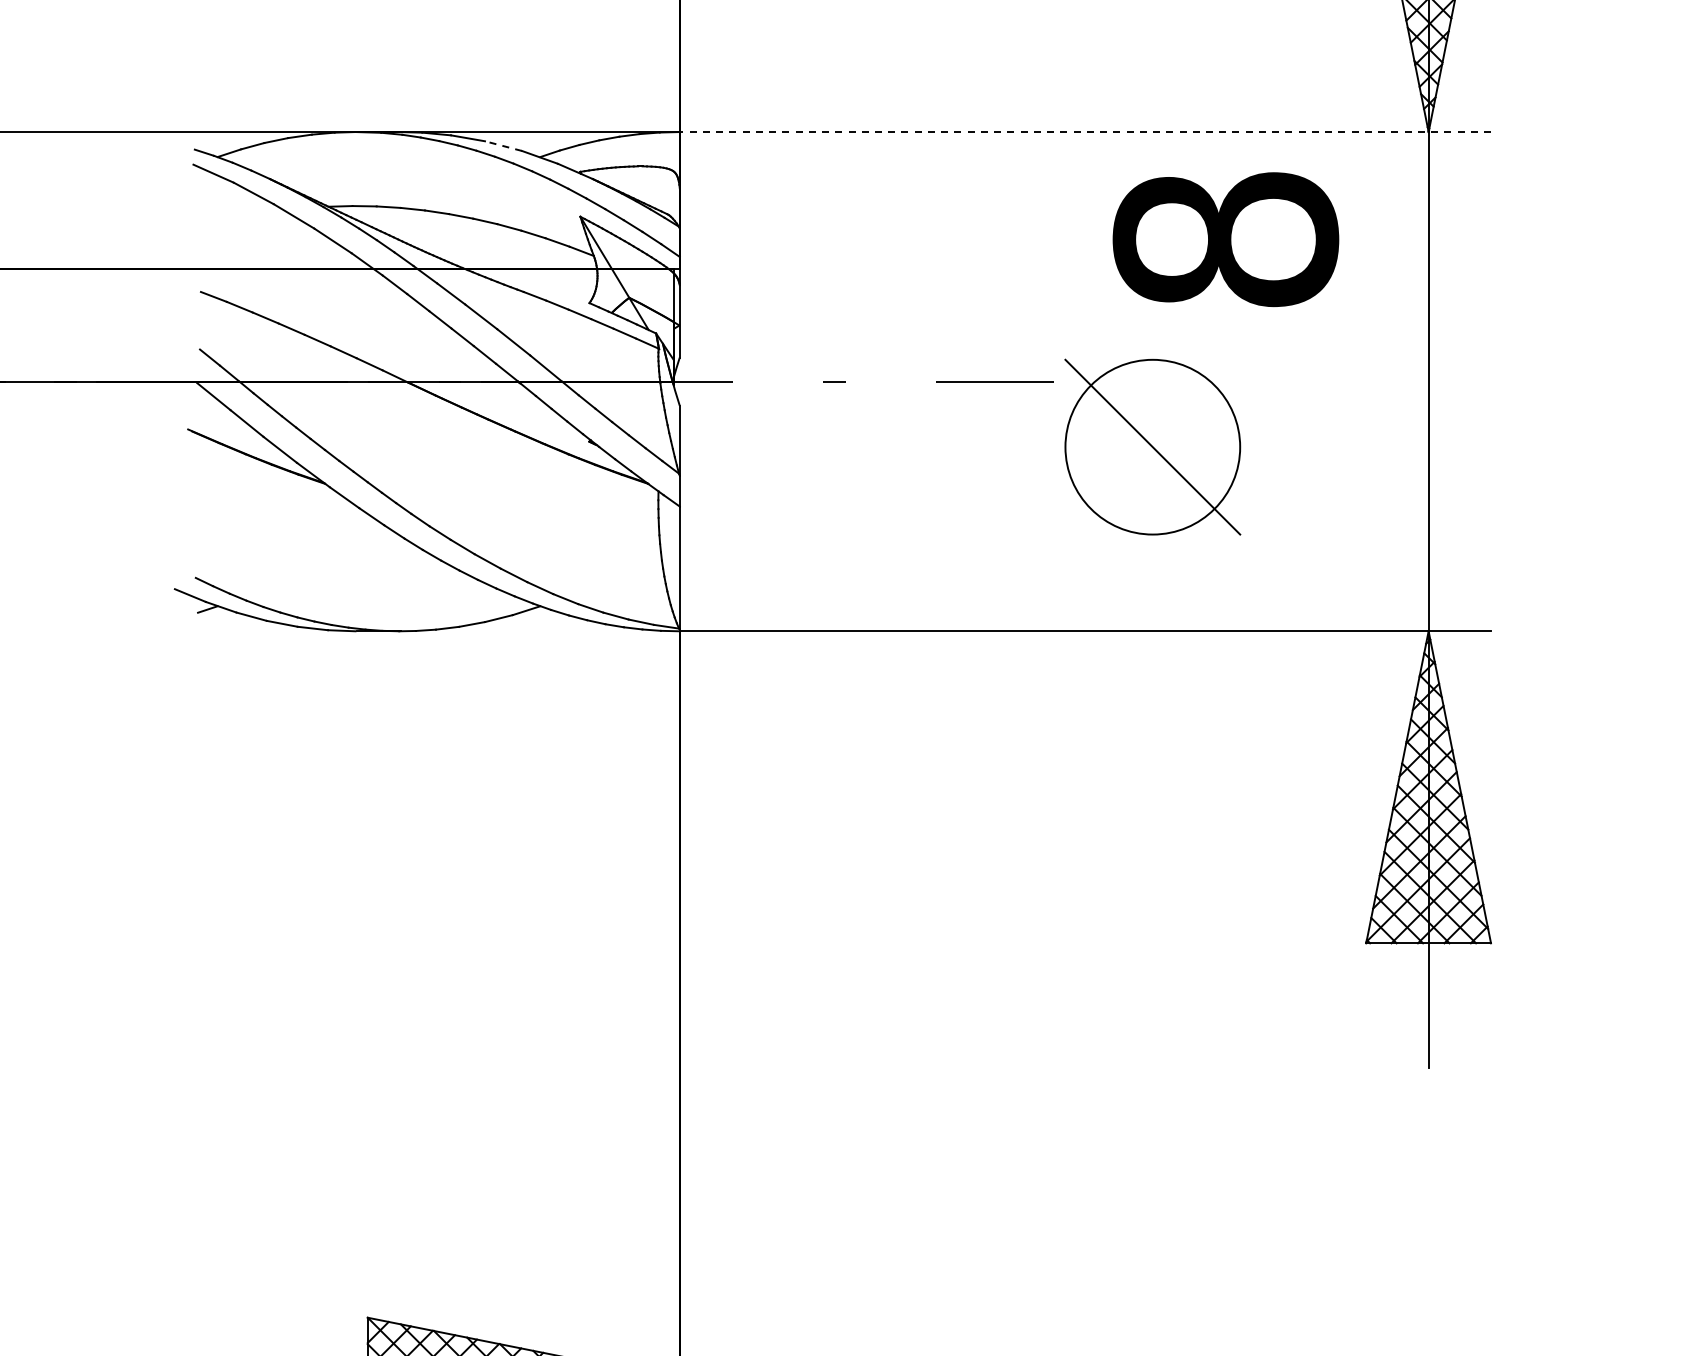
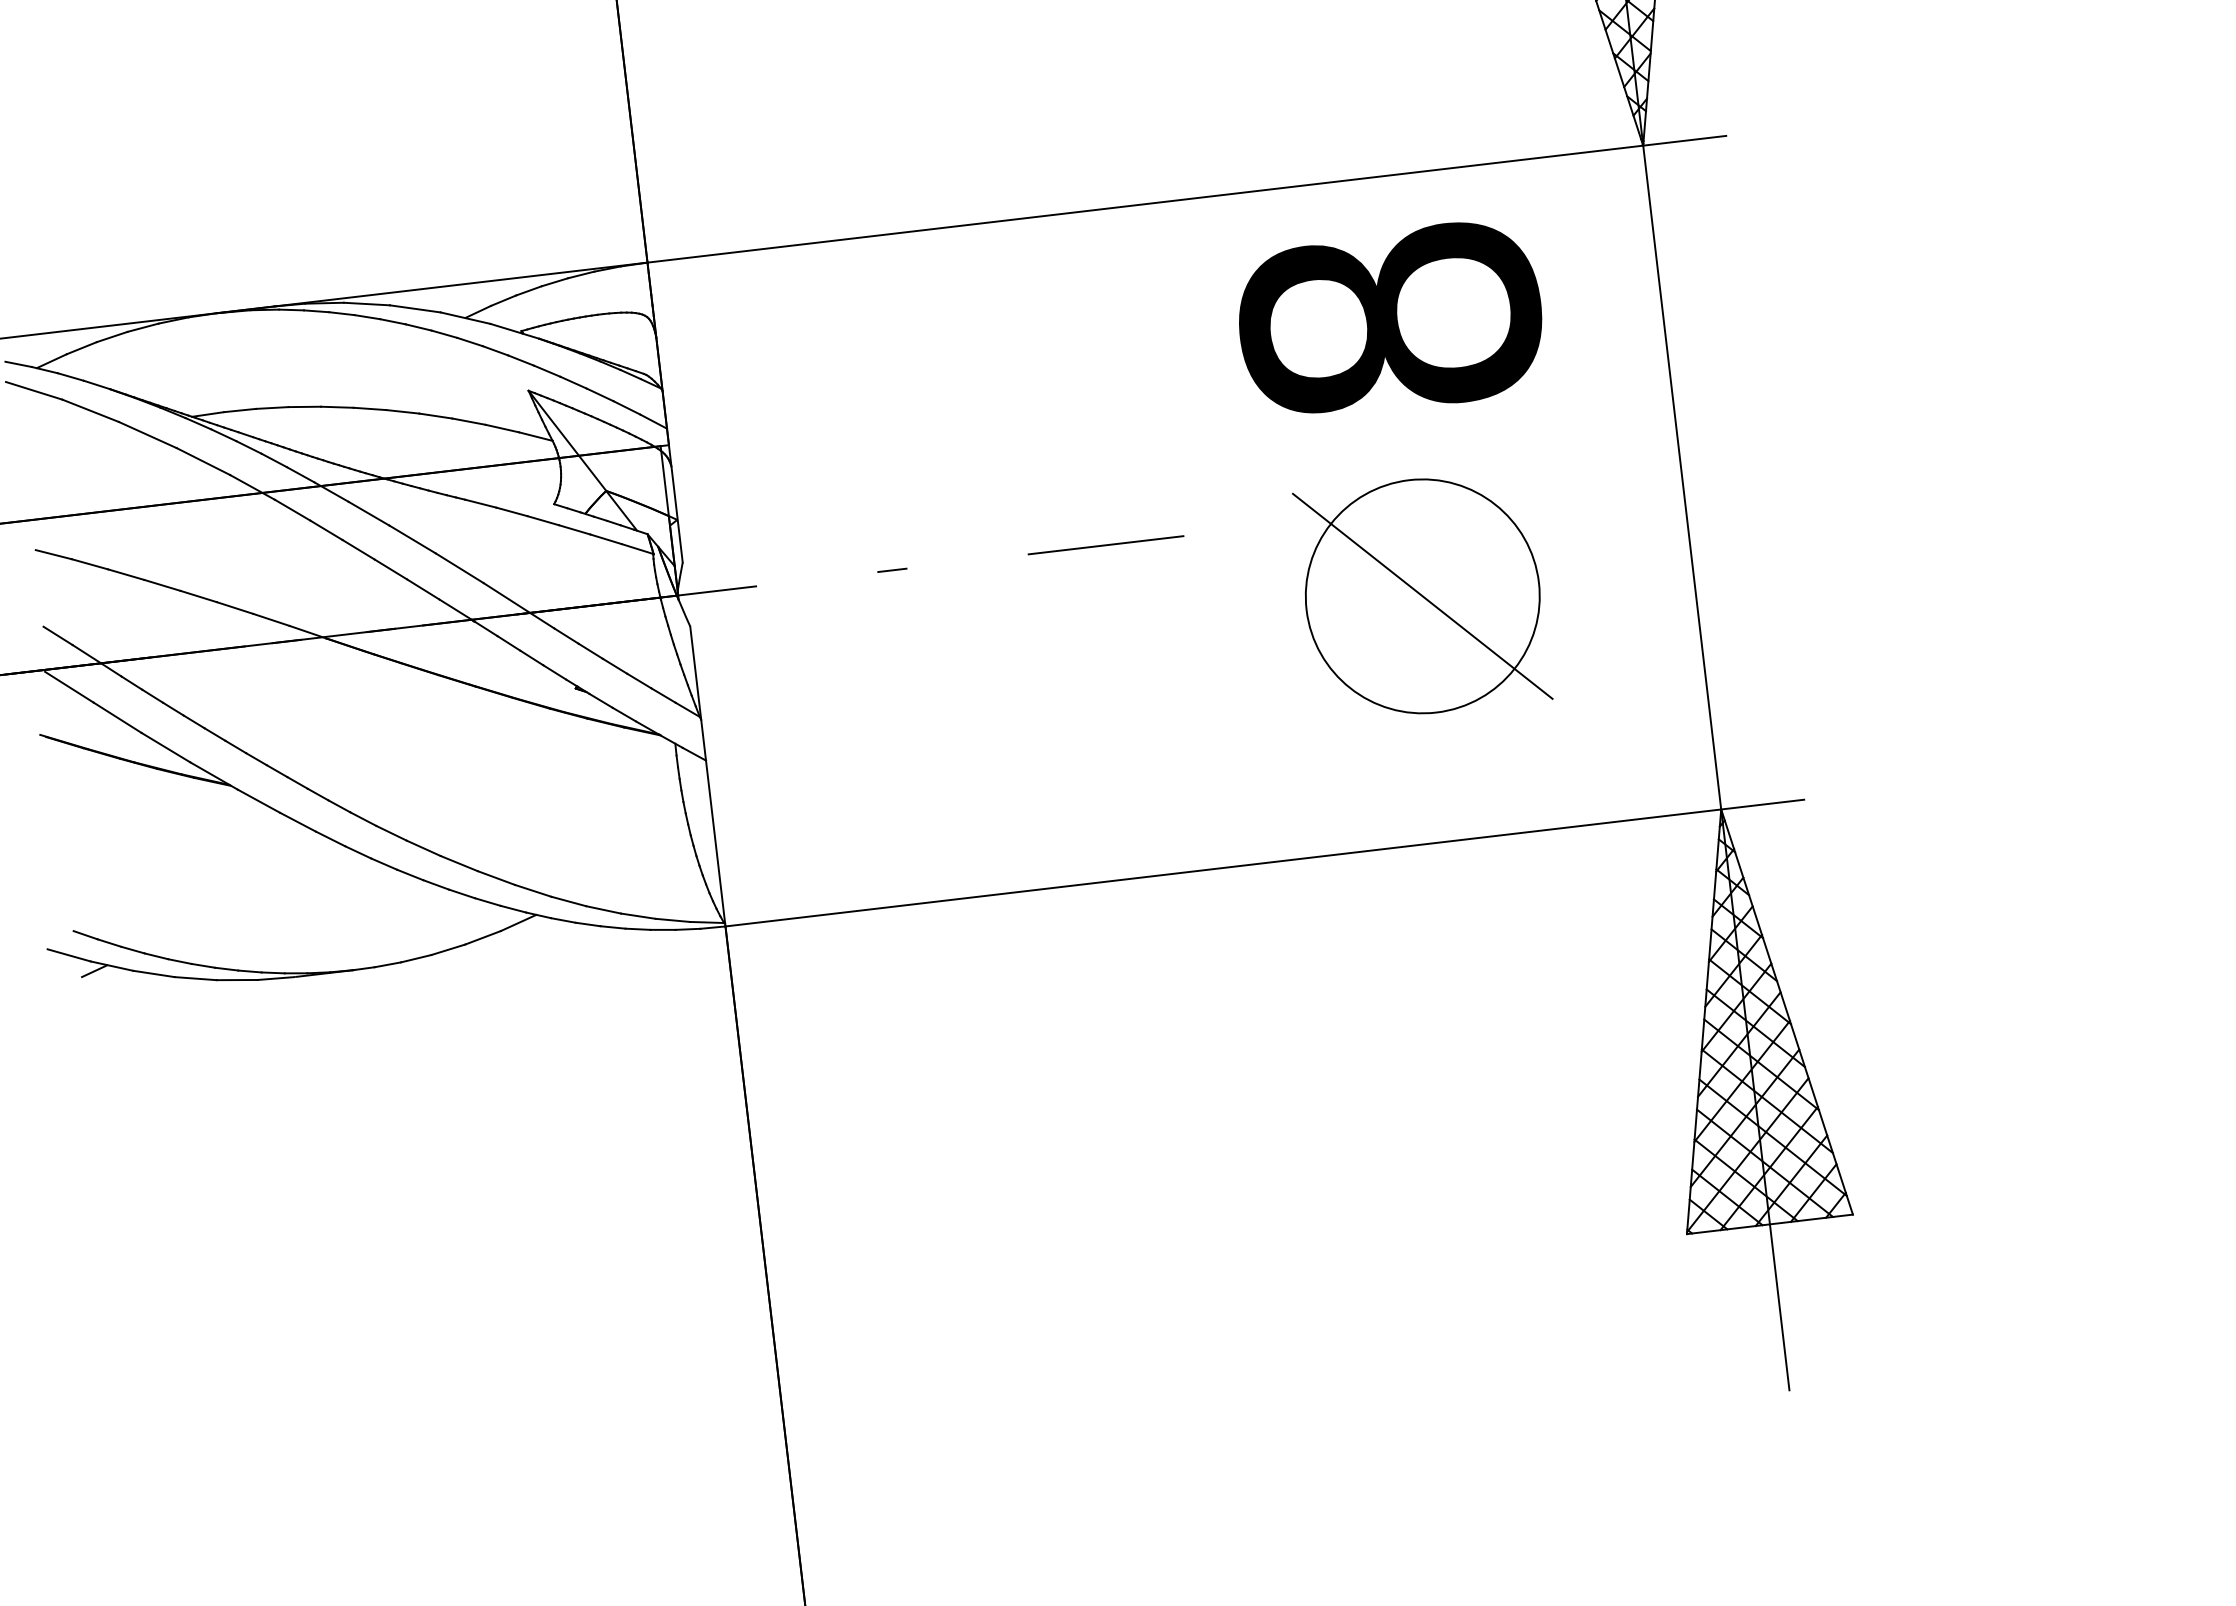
line: (1085, 132) -> (1187, 199), dashed -> solid
line: (503, 146) -> (415, 309), dashed -> solid
part: (1152, 446) -> (1422, 595), moved

